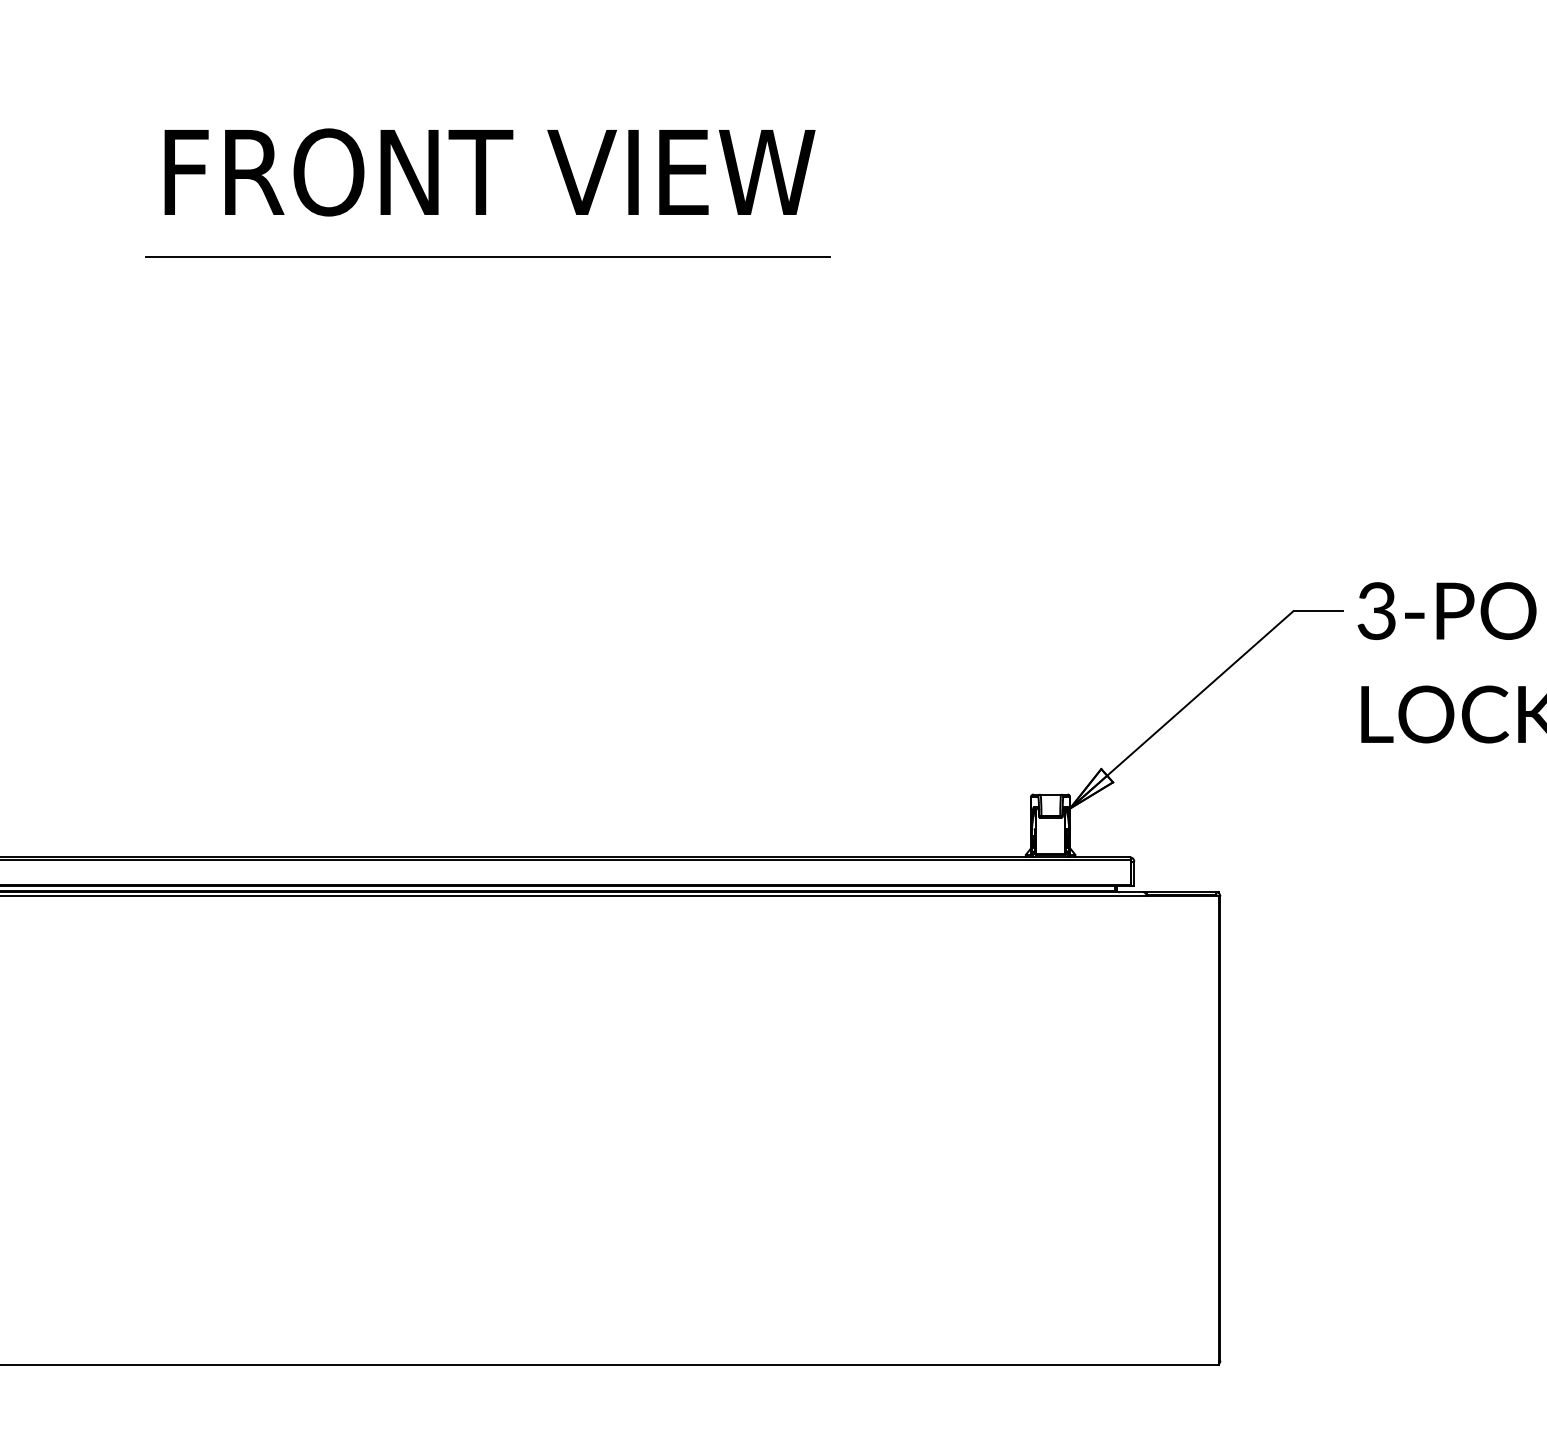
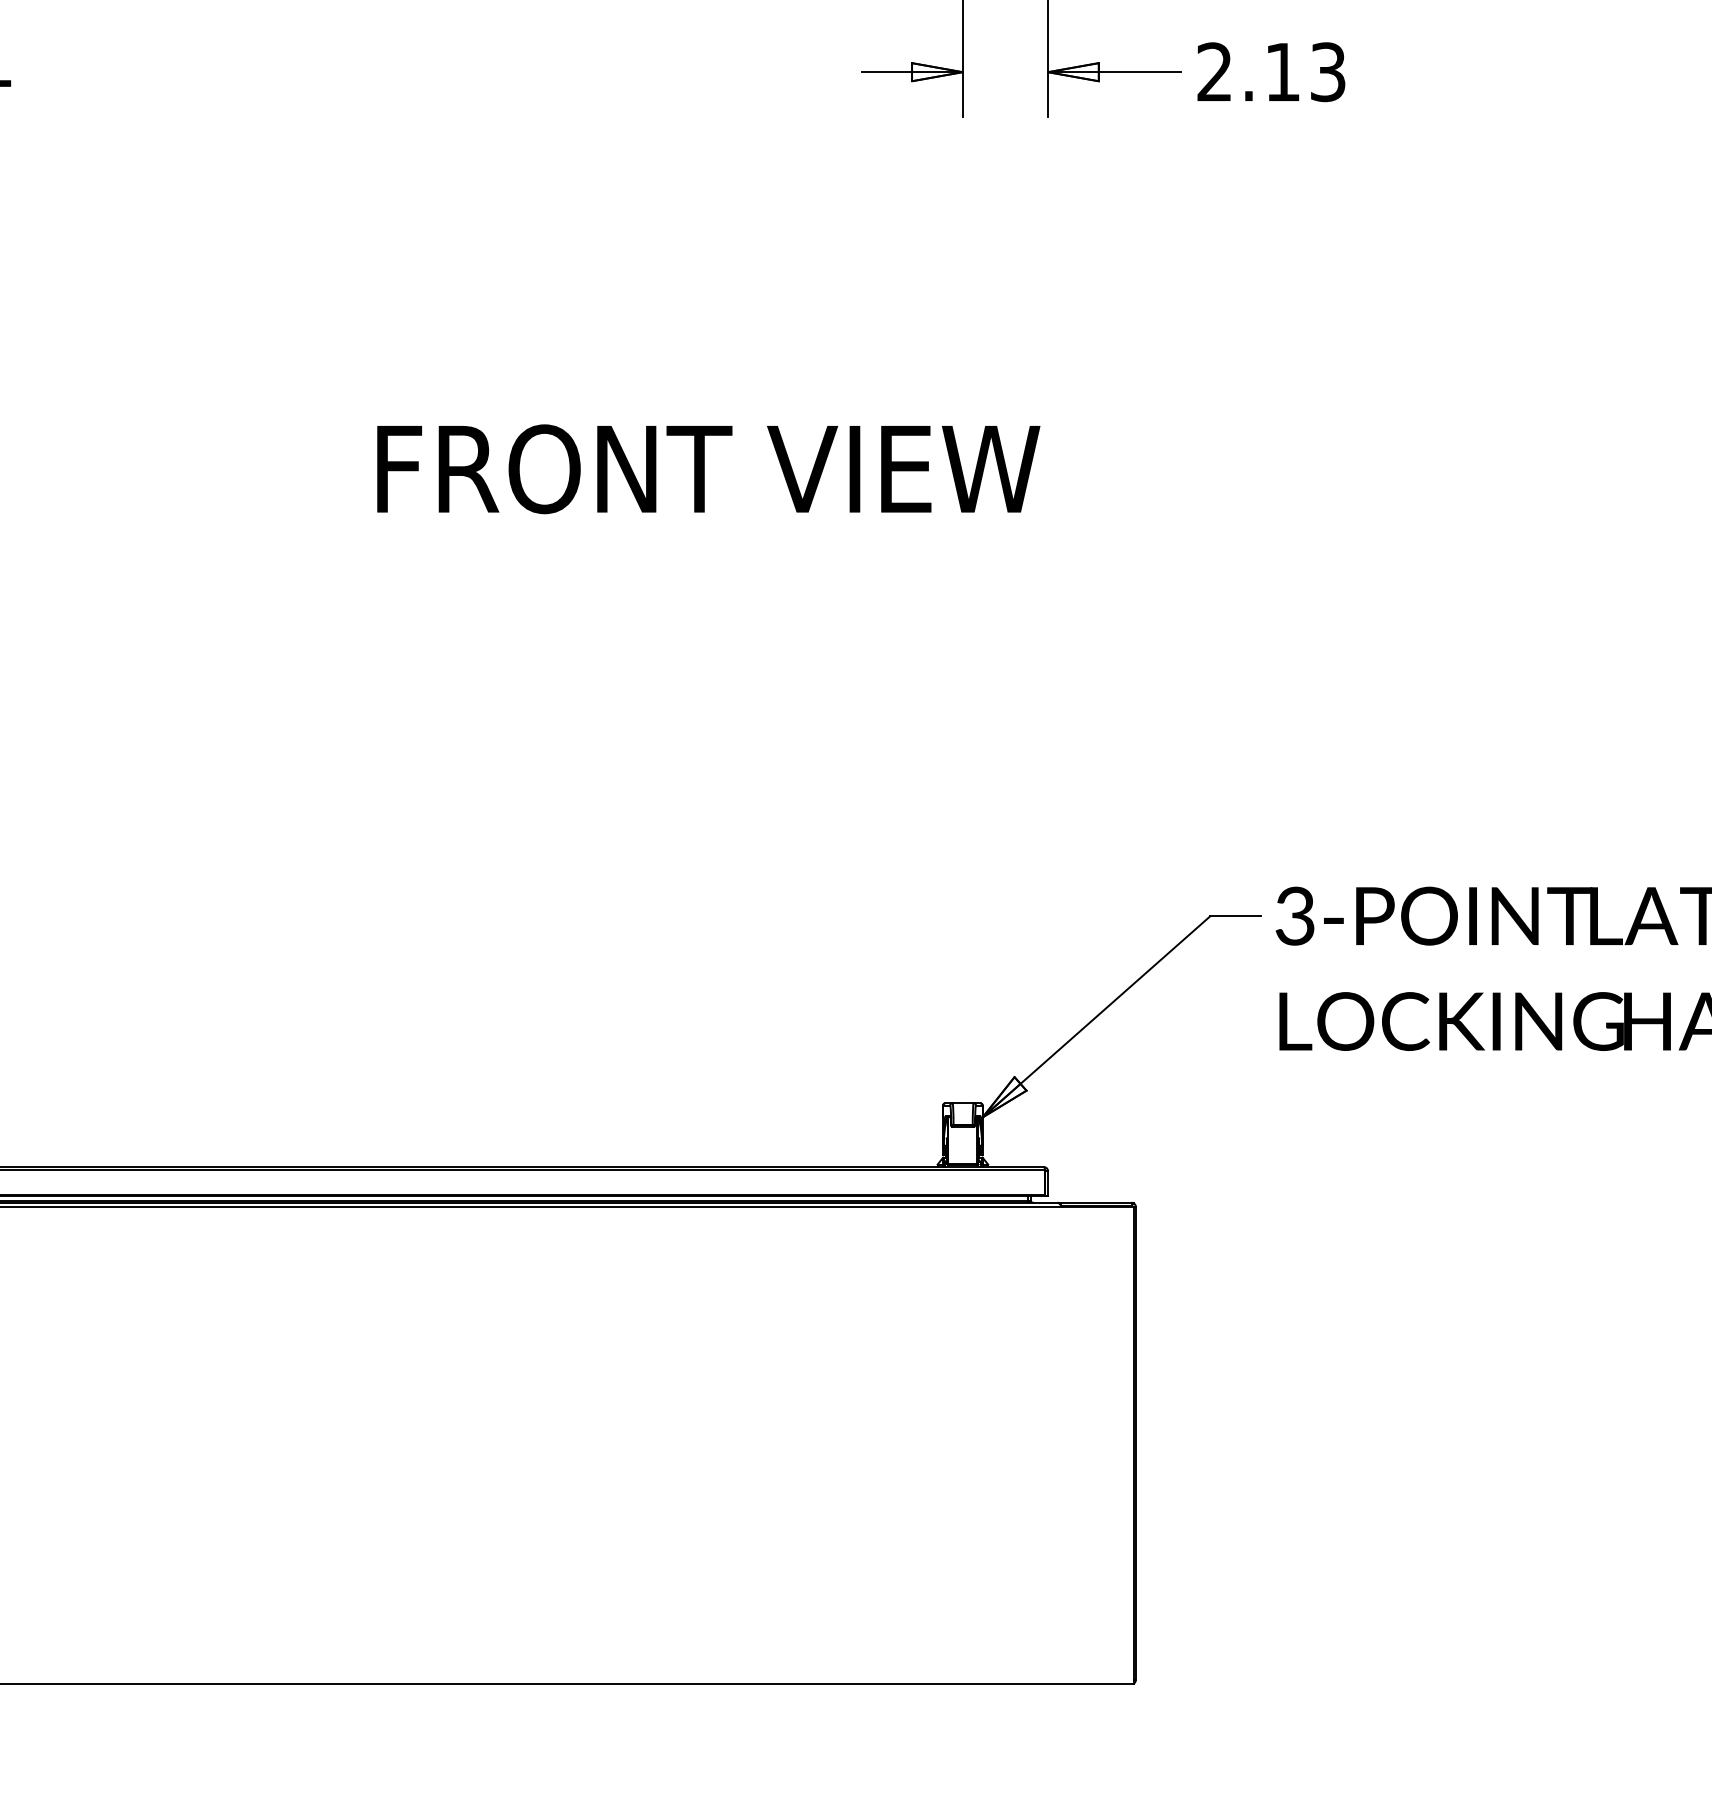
text: (489, 172) -> (708, 469), moved
line: (487, 256) -> (389, 554), removed

